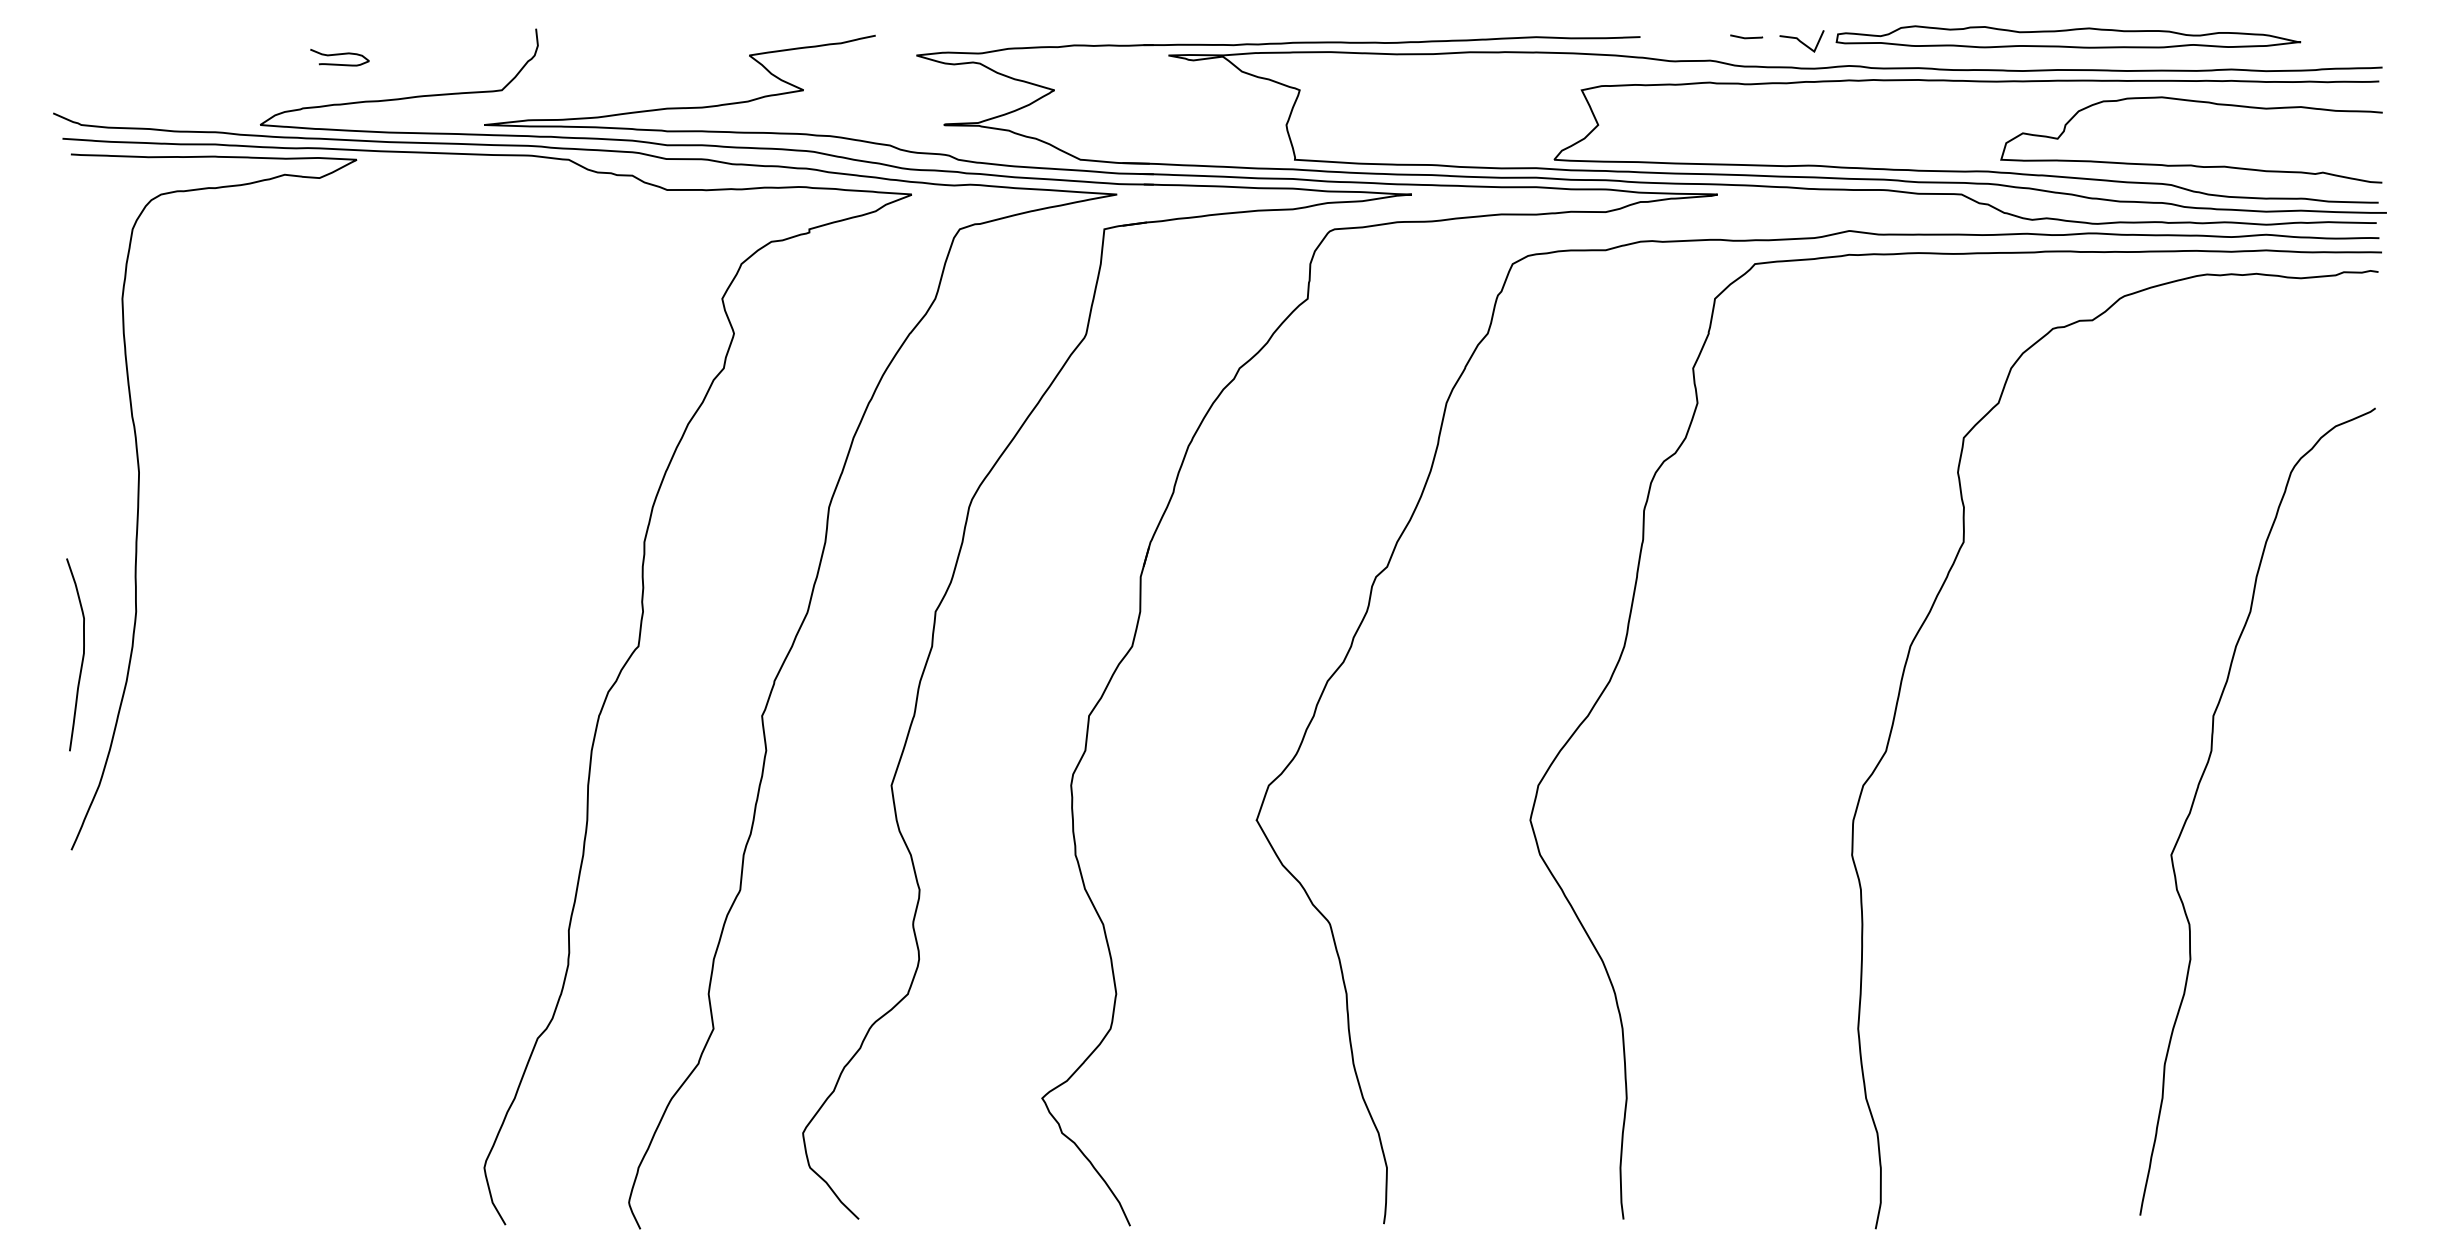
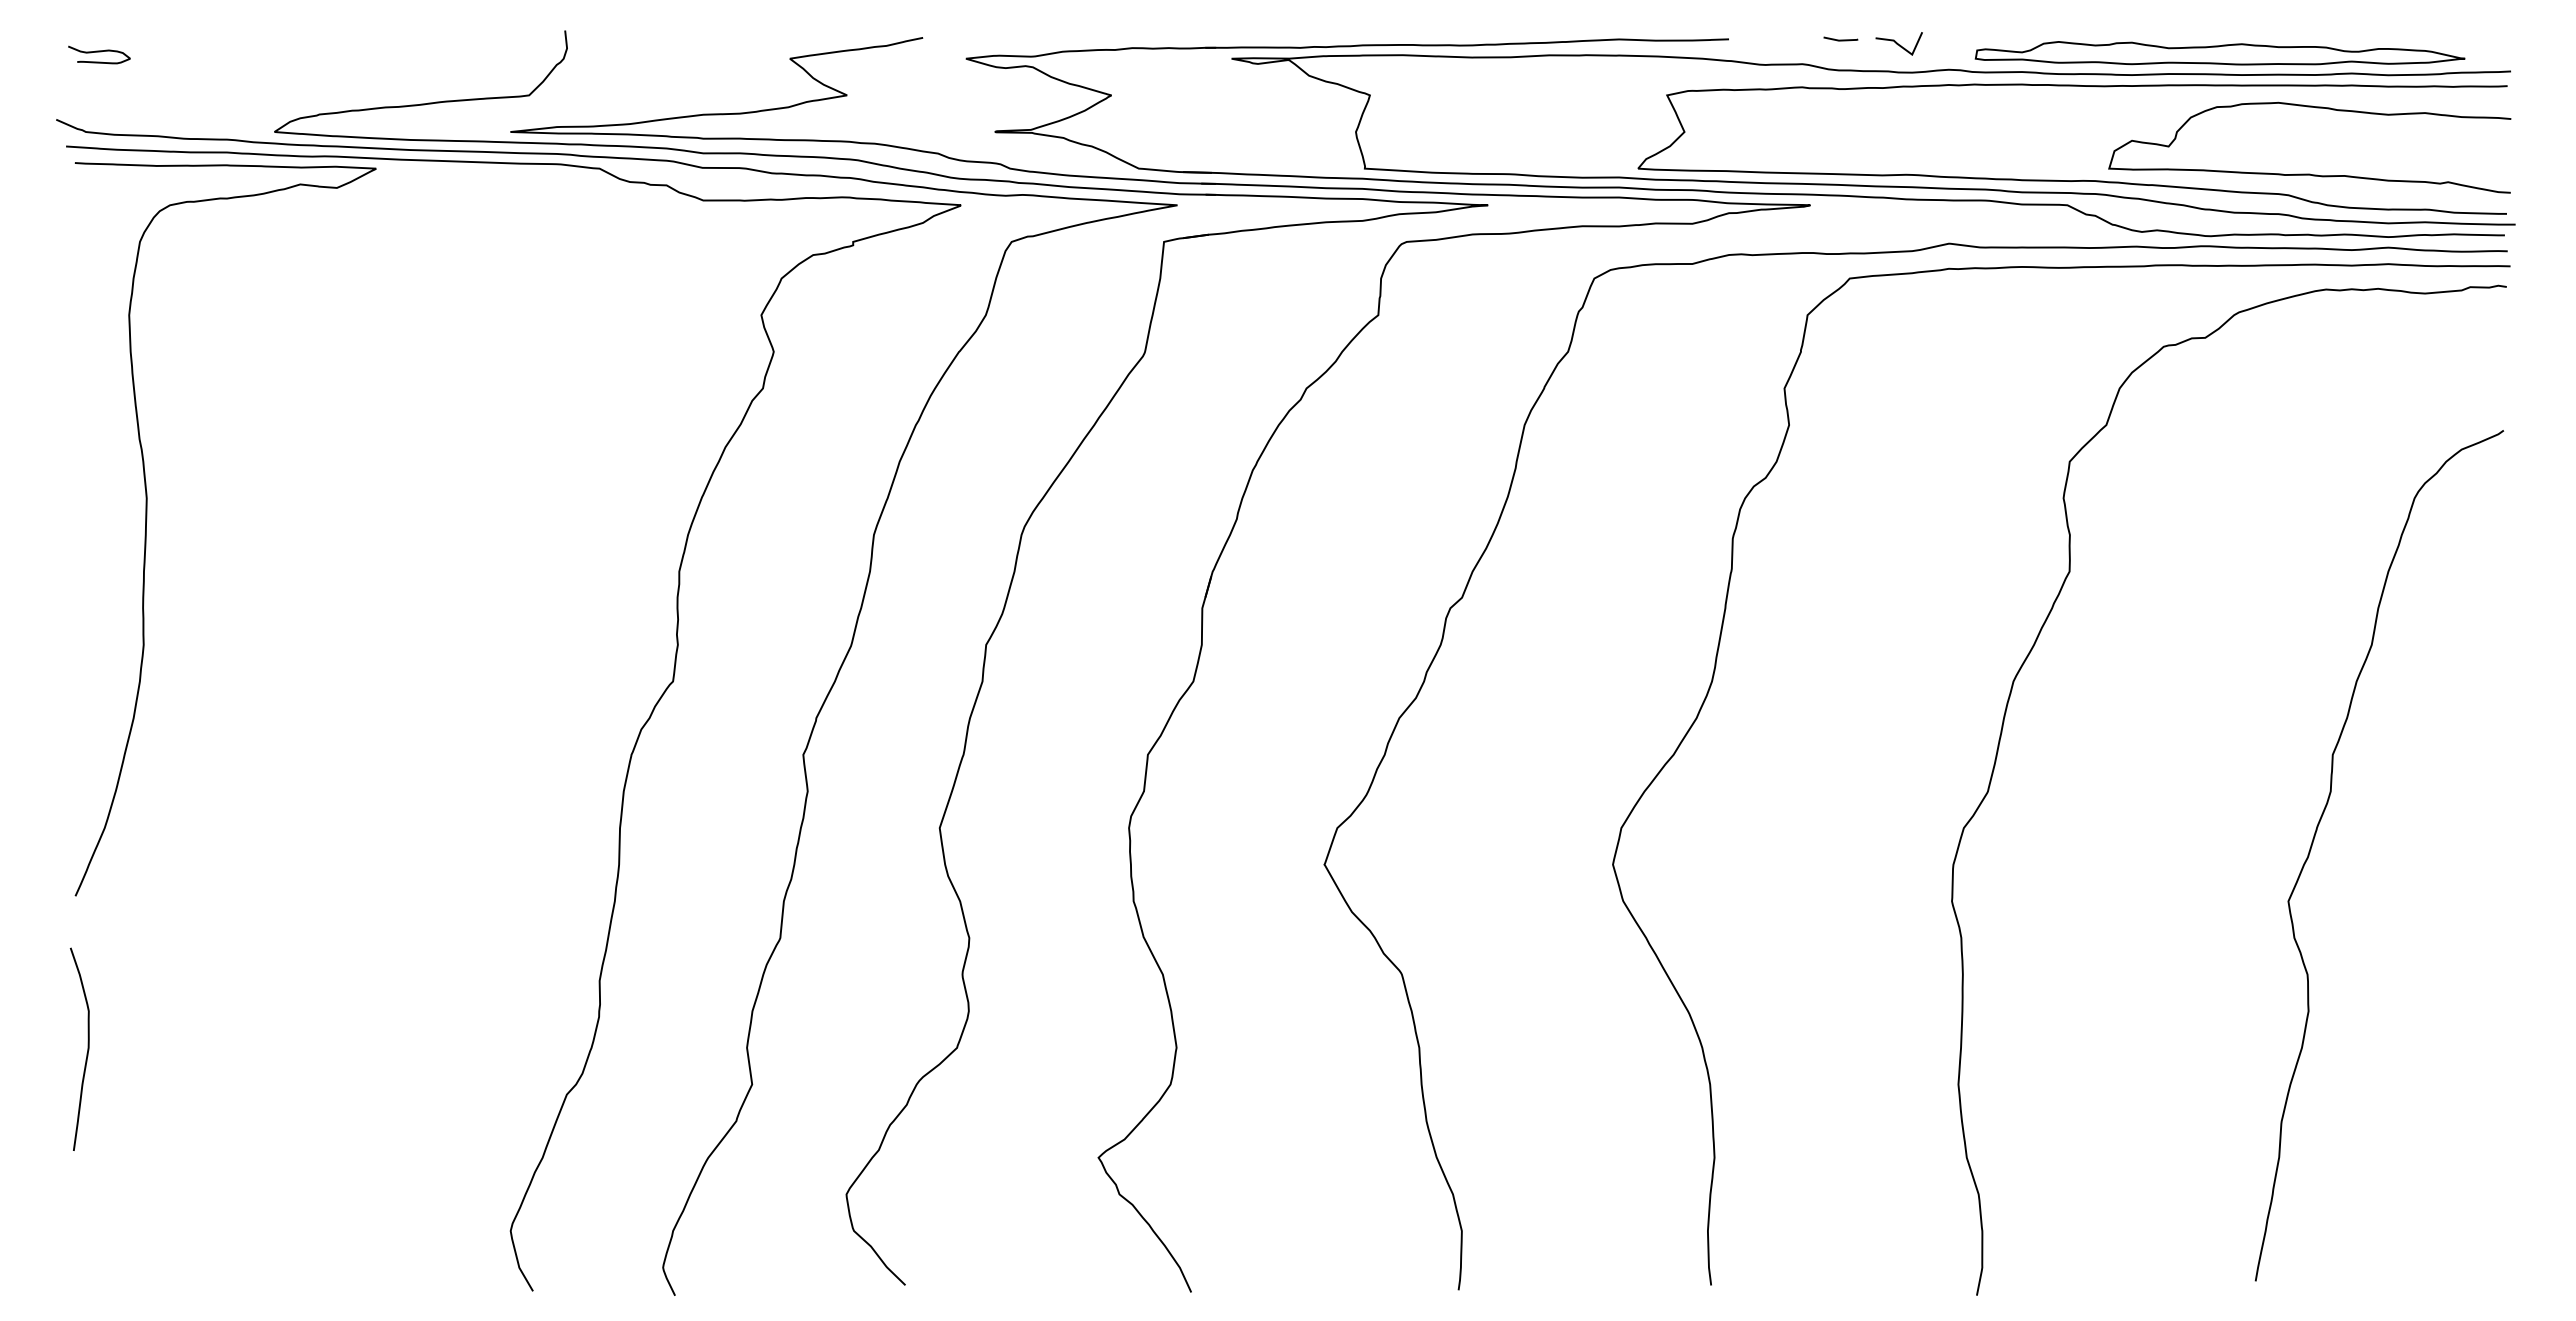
part: (2067, 37) -> (2219, 53), moved
curve: (339, 55) -> (99, 52), moved
curve: (82, 654) -> (87, 1048), moved

